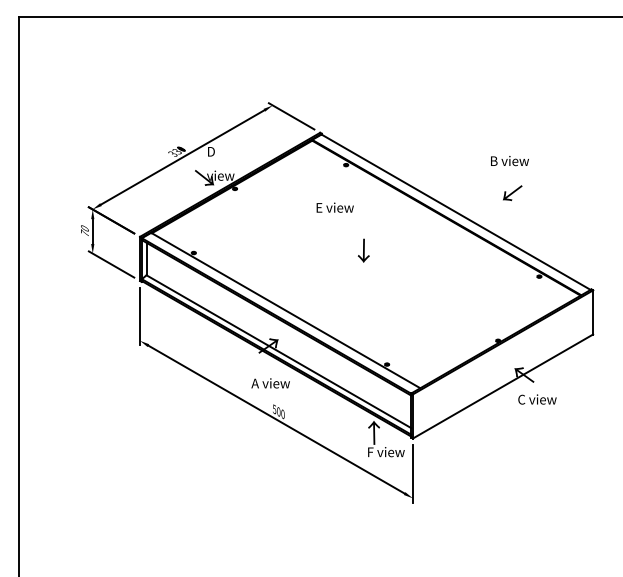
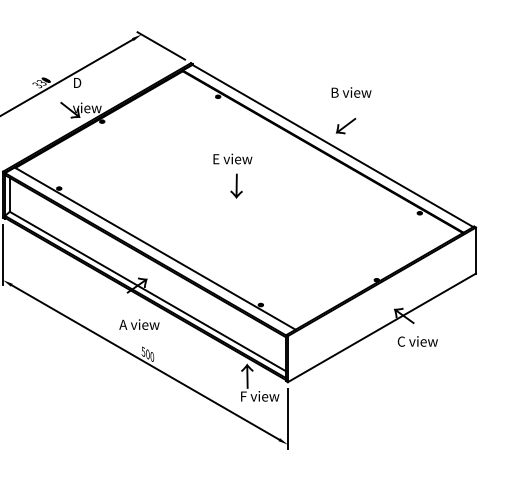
text: (509, 161) -> (351, 93), moved
text: (512, 193) -> (345, 126), moved
text: (334, 207) -> (232, 158), moved

